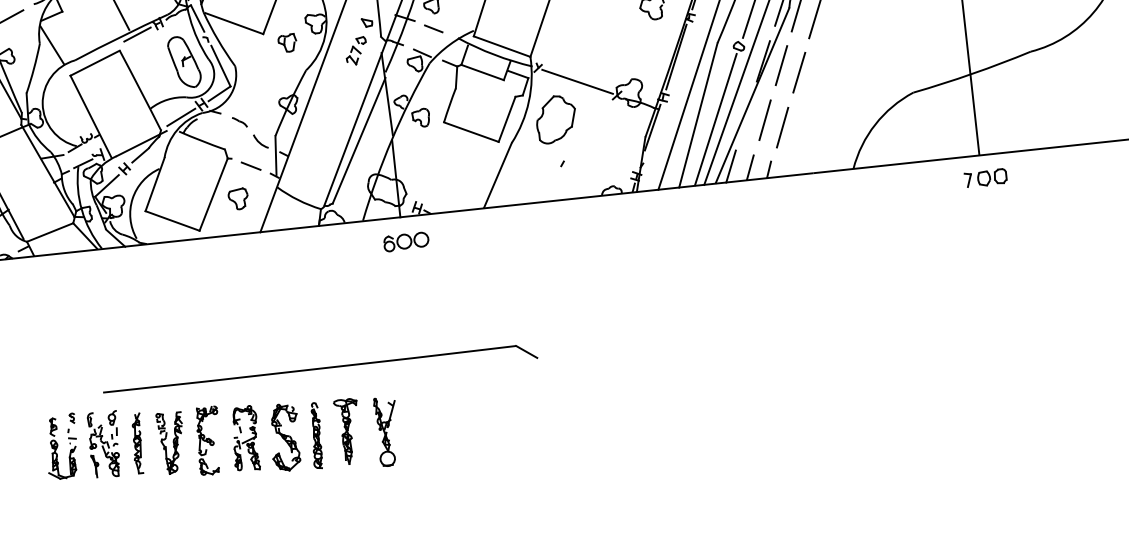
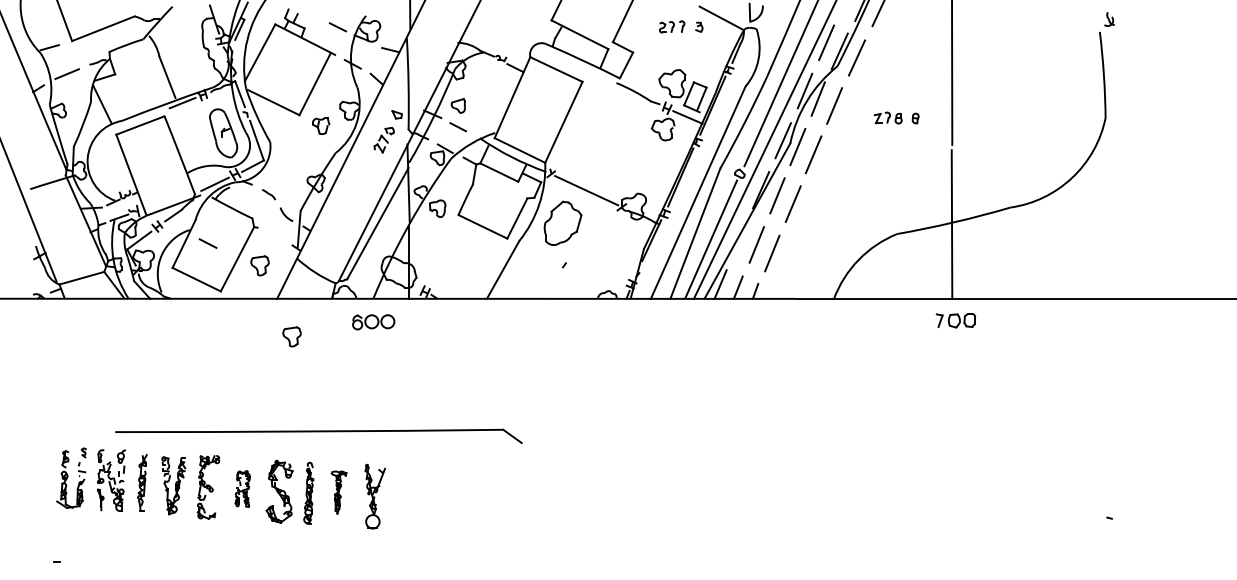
line: (250, 166) -> (207, 243), moved
part: (406, 242) -> (373, 322), moved
part: (279, 270) -> (291, 336), added
part: (347, 431) -> (338, 492), size x0.7
part: (245, 438) -> (242, 488), size x0.6

